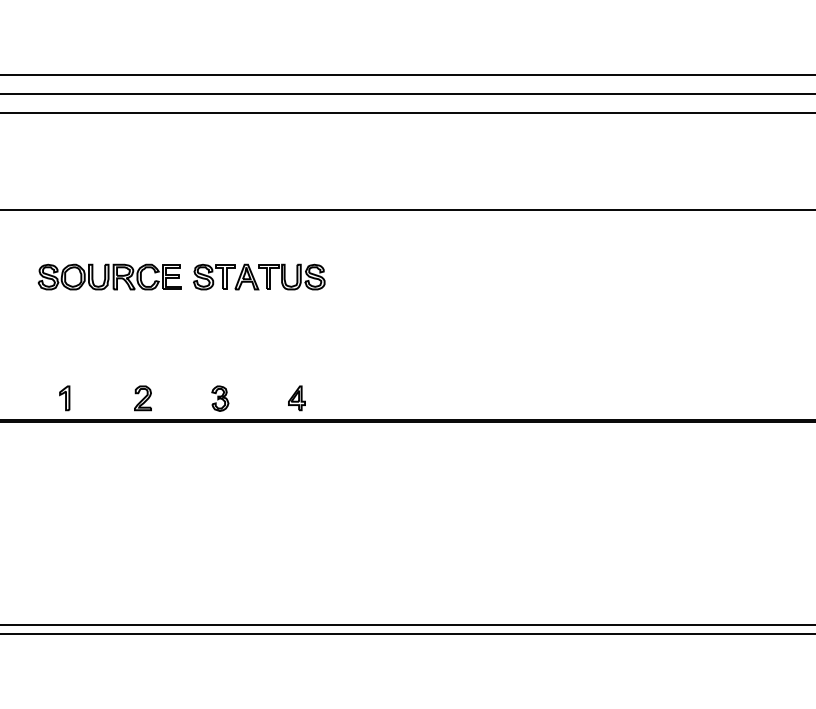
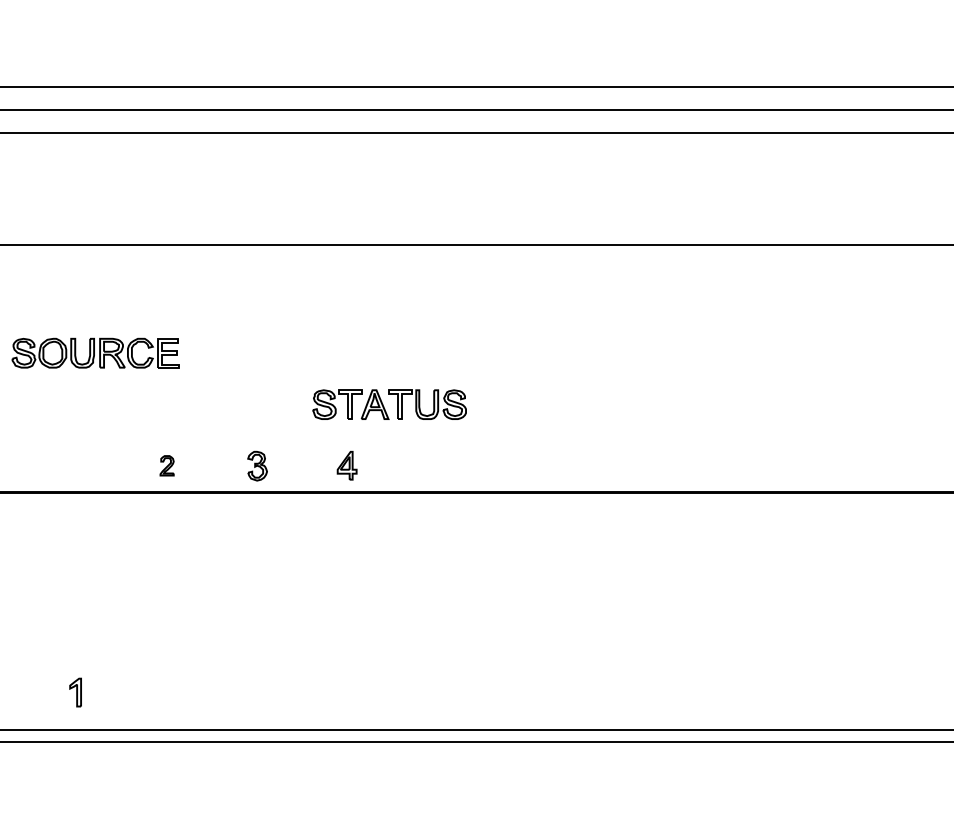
part: (109, 276) -> (95, 352), moved
part: (259, 276) -> (389, 403), moved
part: (64, 398) -> (75, 692), moved
part: (142, 398) -> (166, 465), size x0.7

